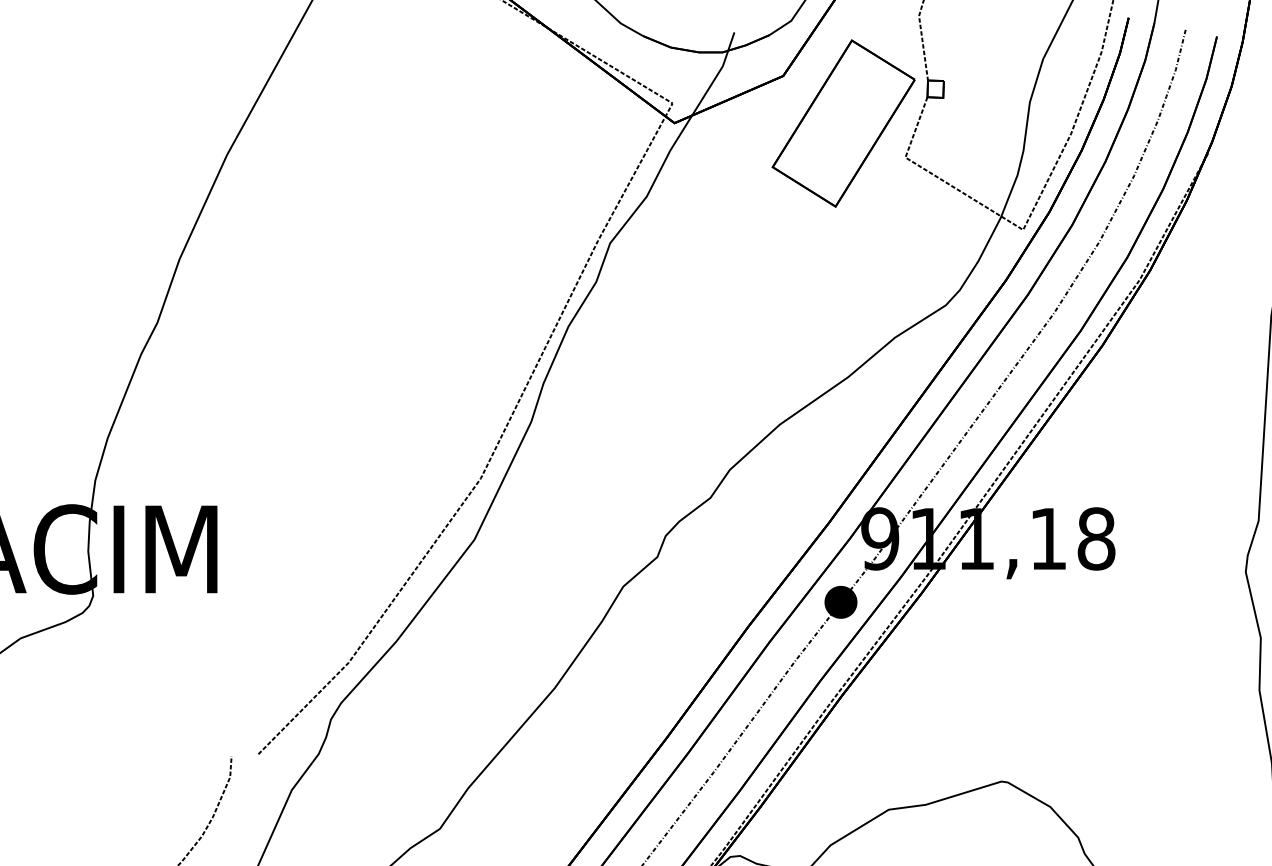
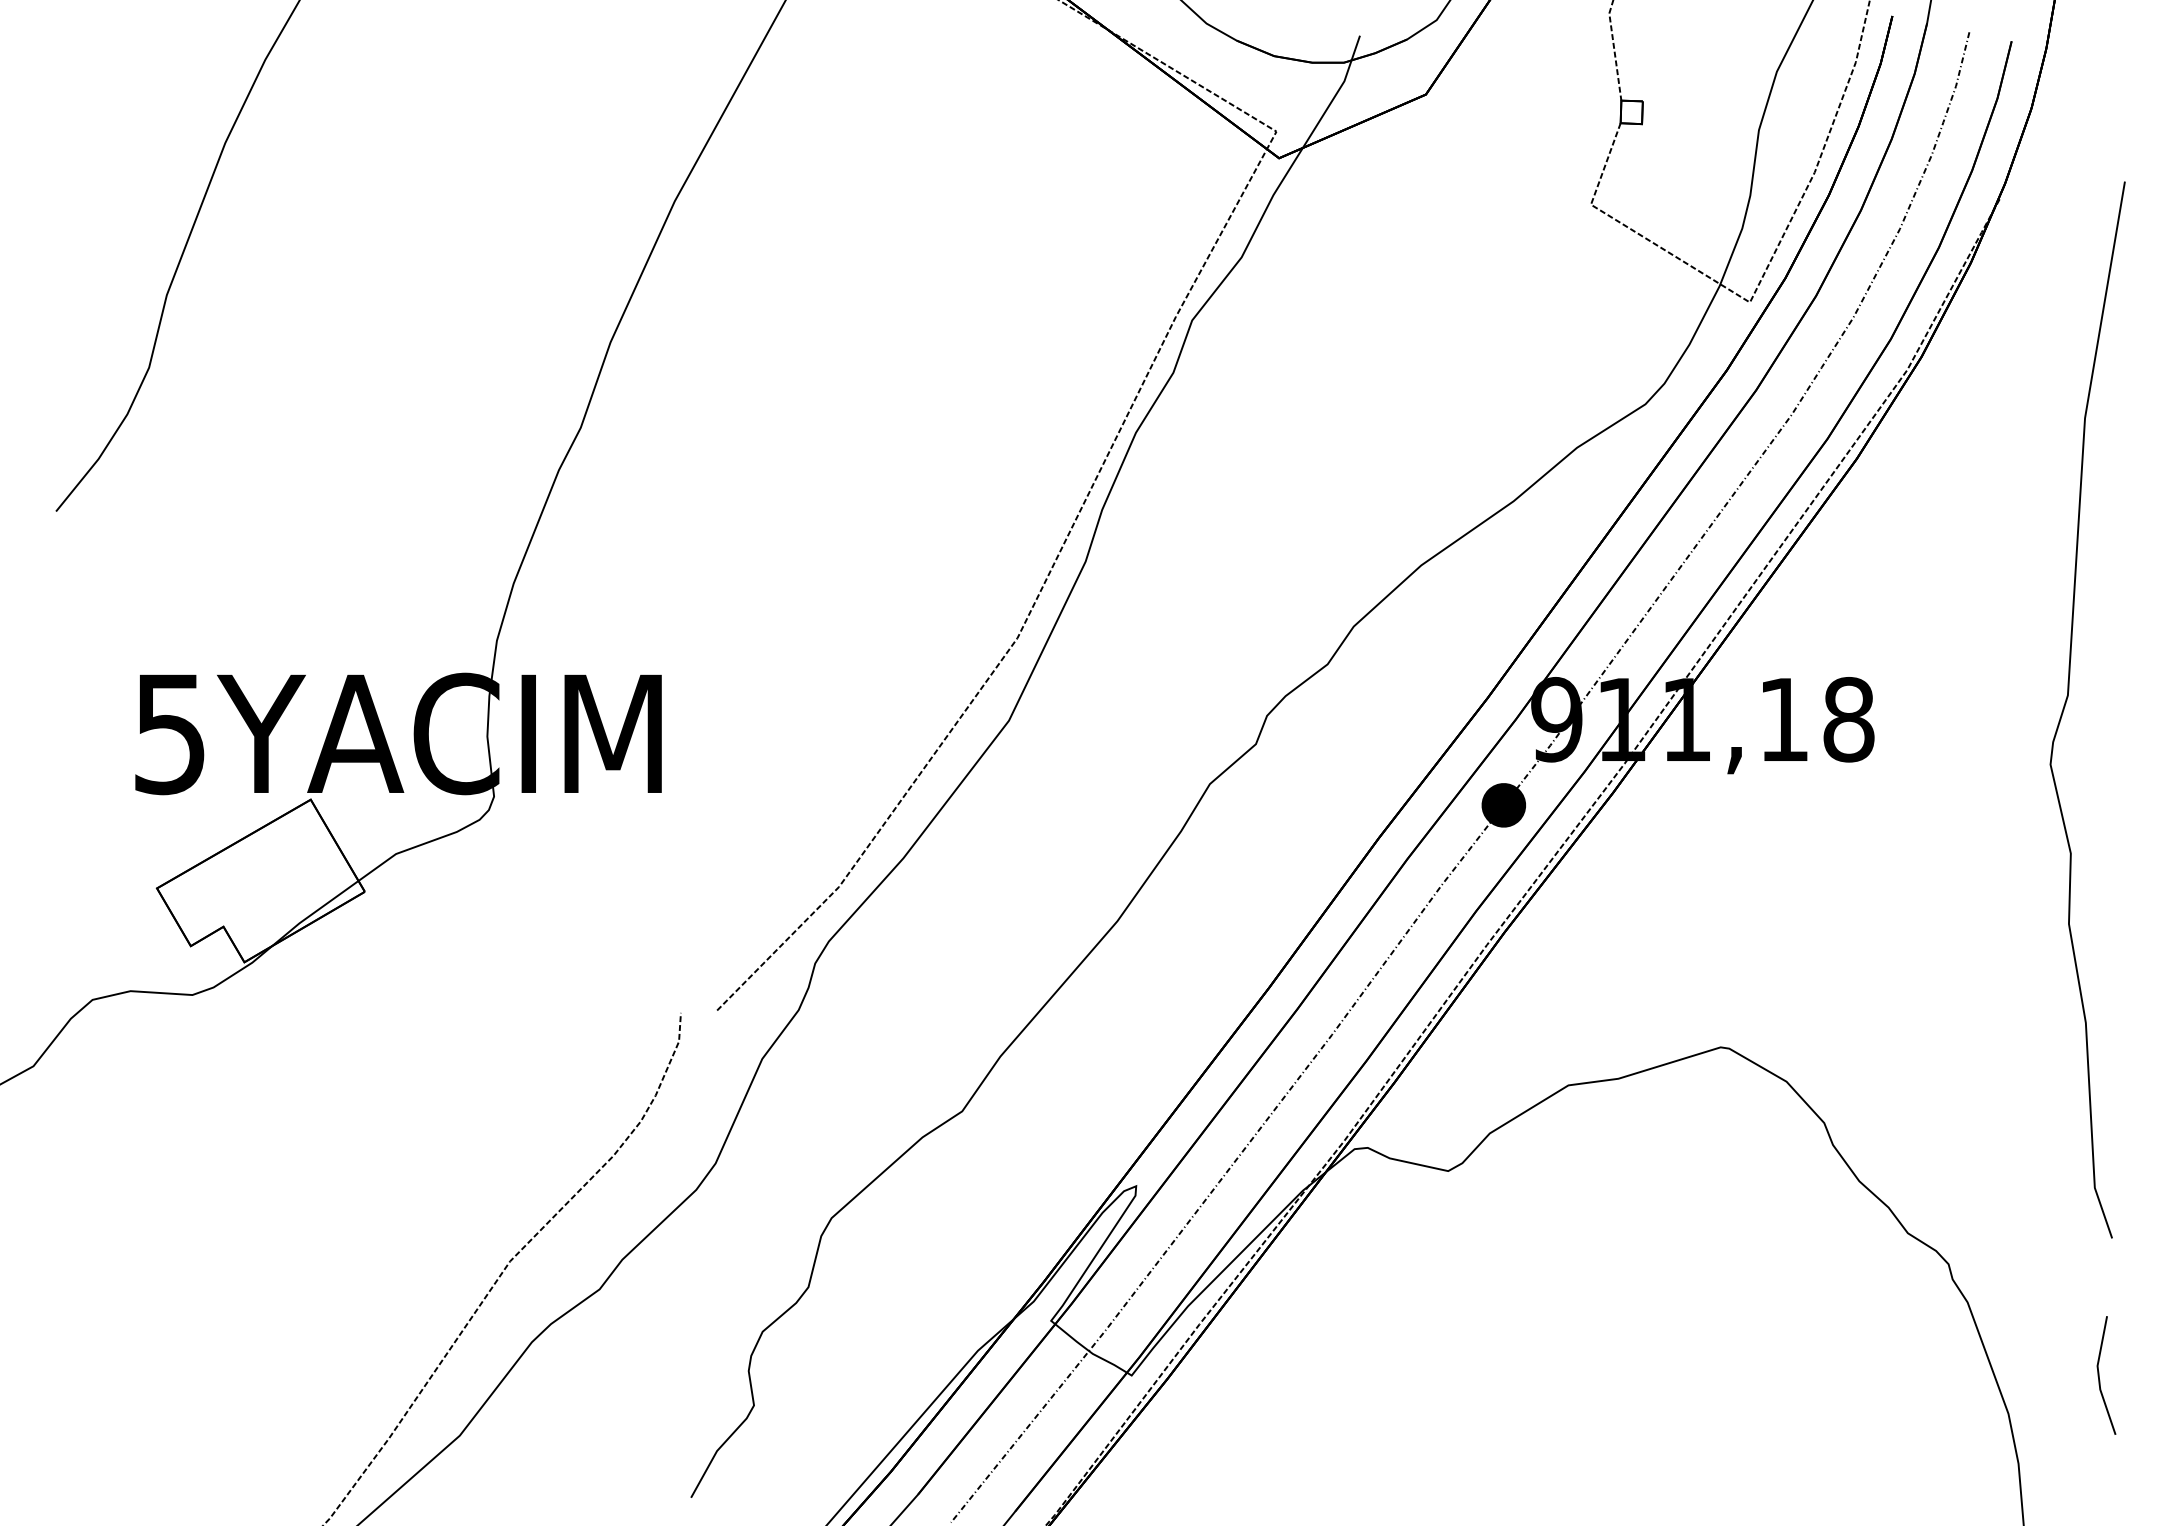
part: (843, 123) -> (1507, 158), removed

